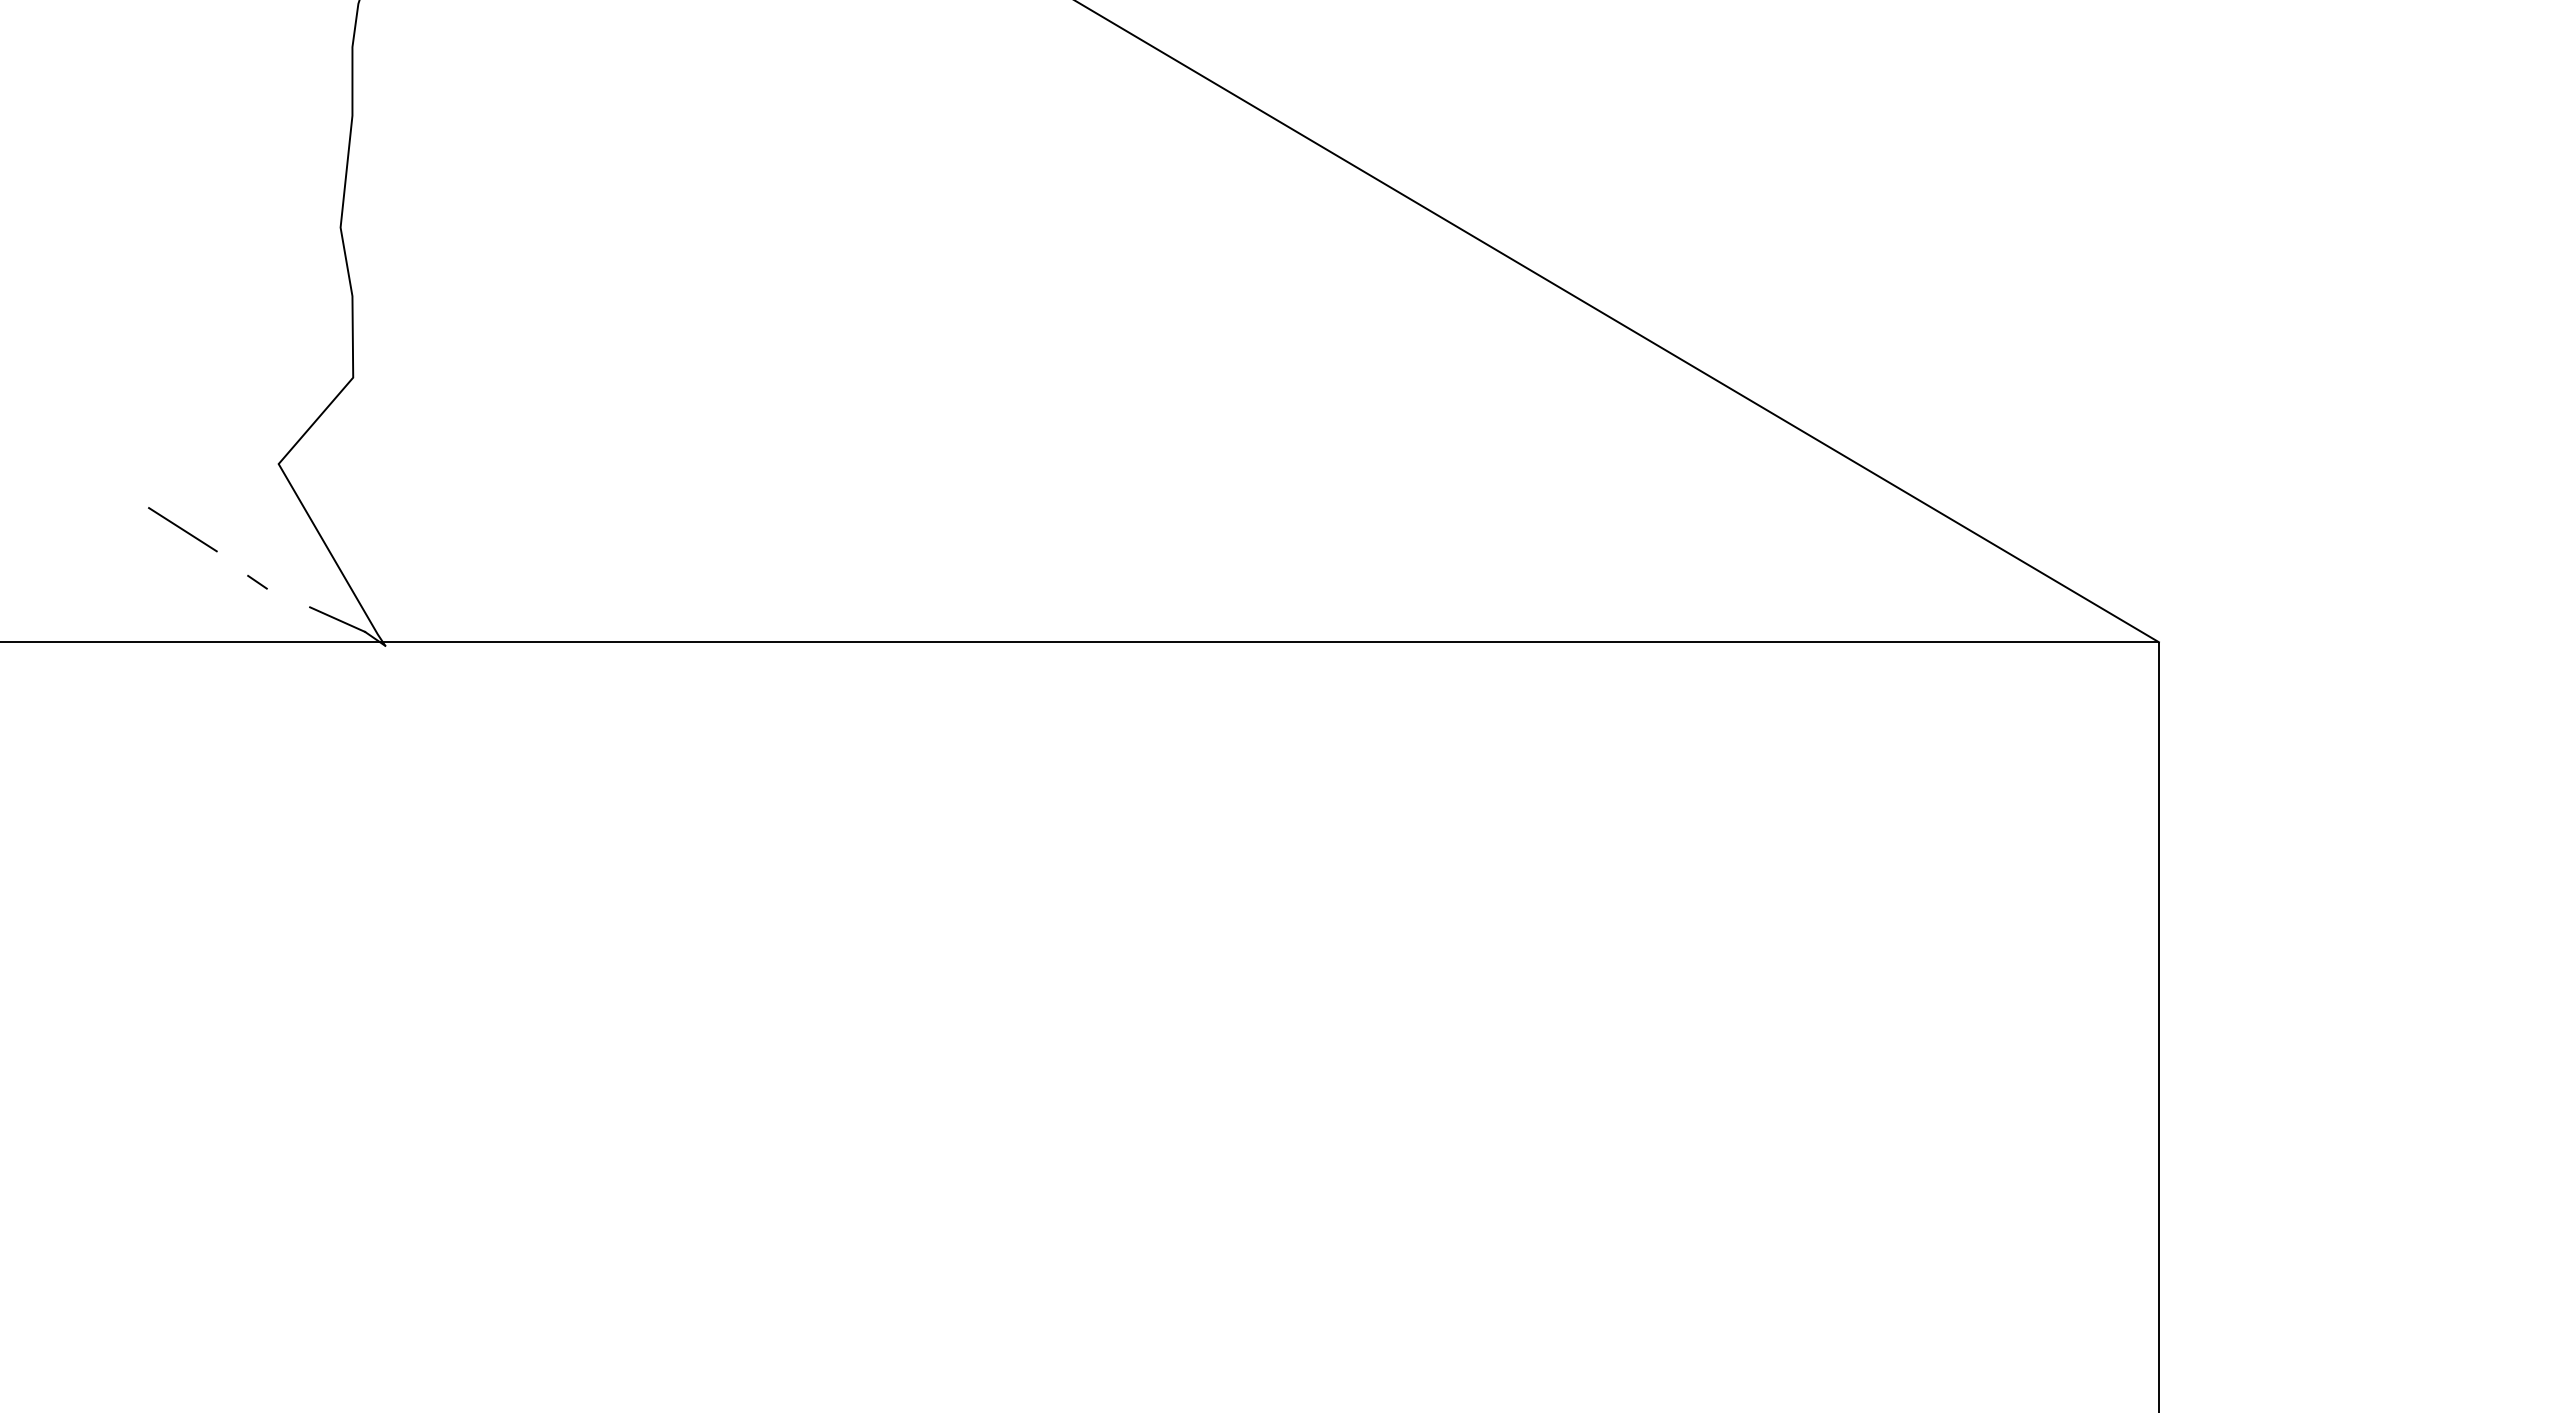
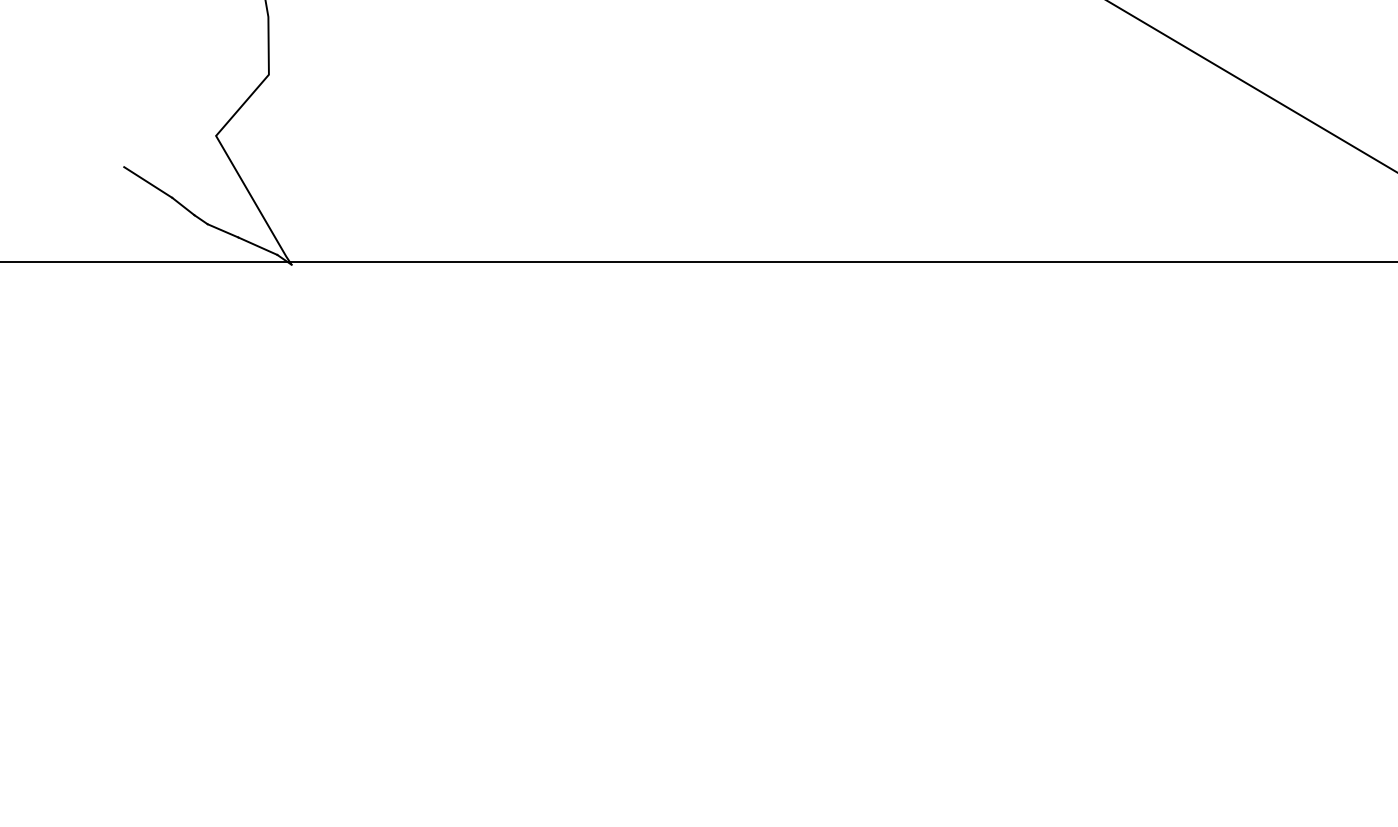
line: (232, 563) -> (183, 206), added
line: (288, 597) -> (223, 230), added

